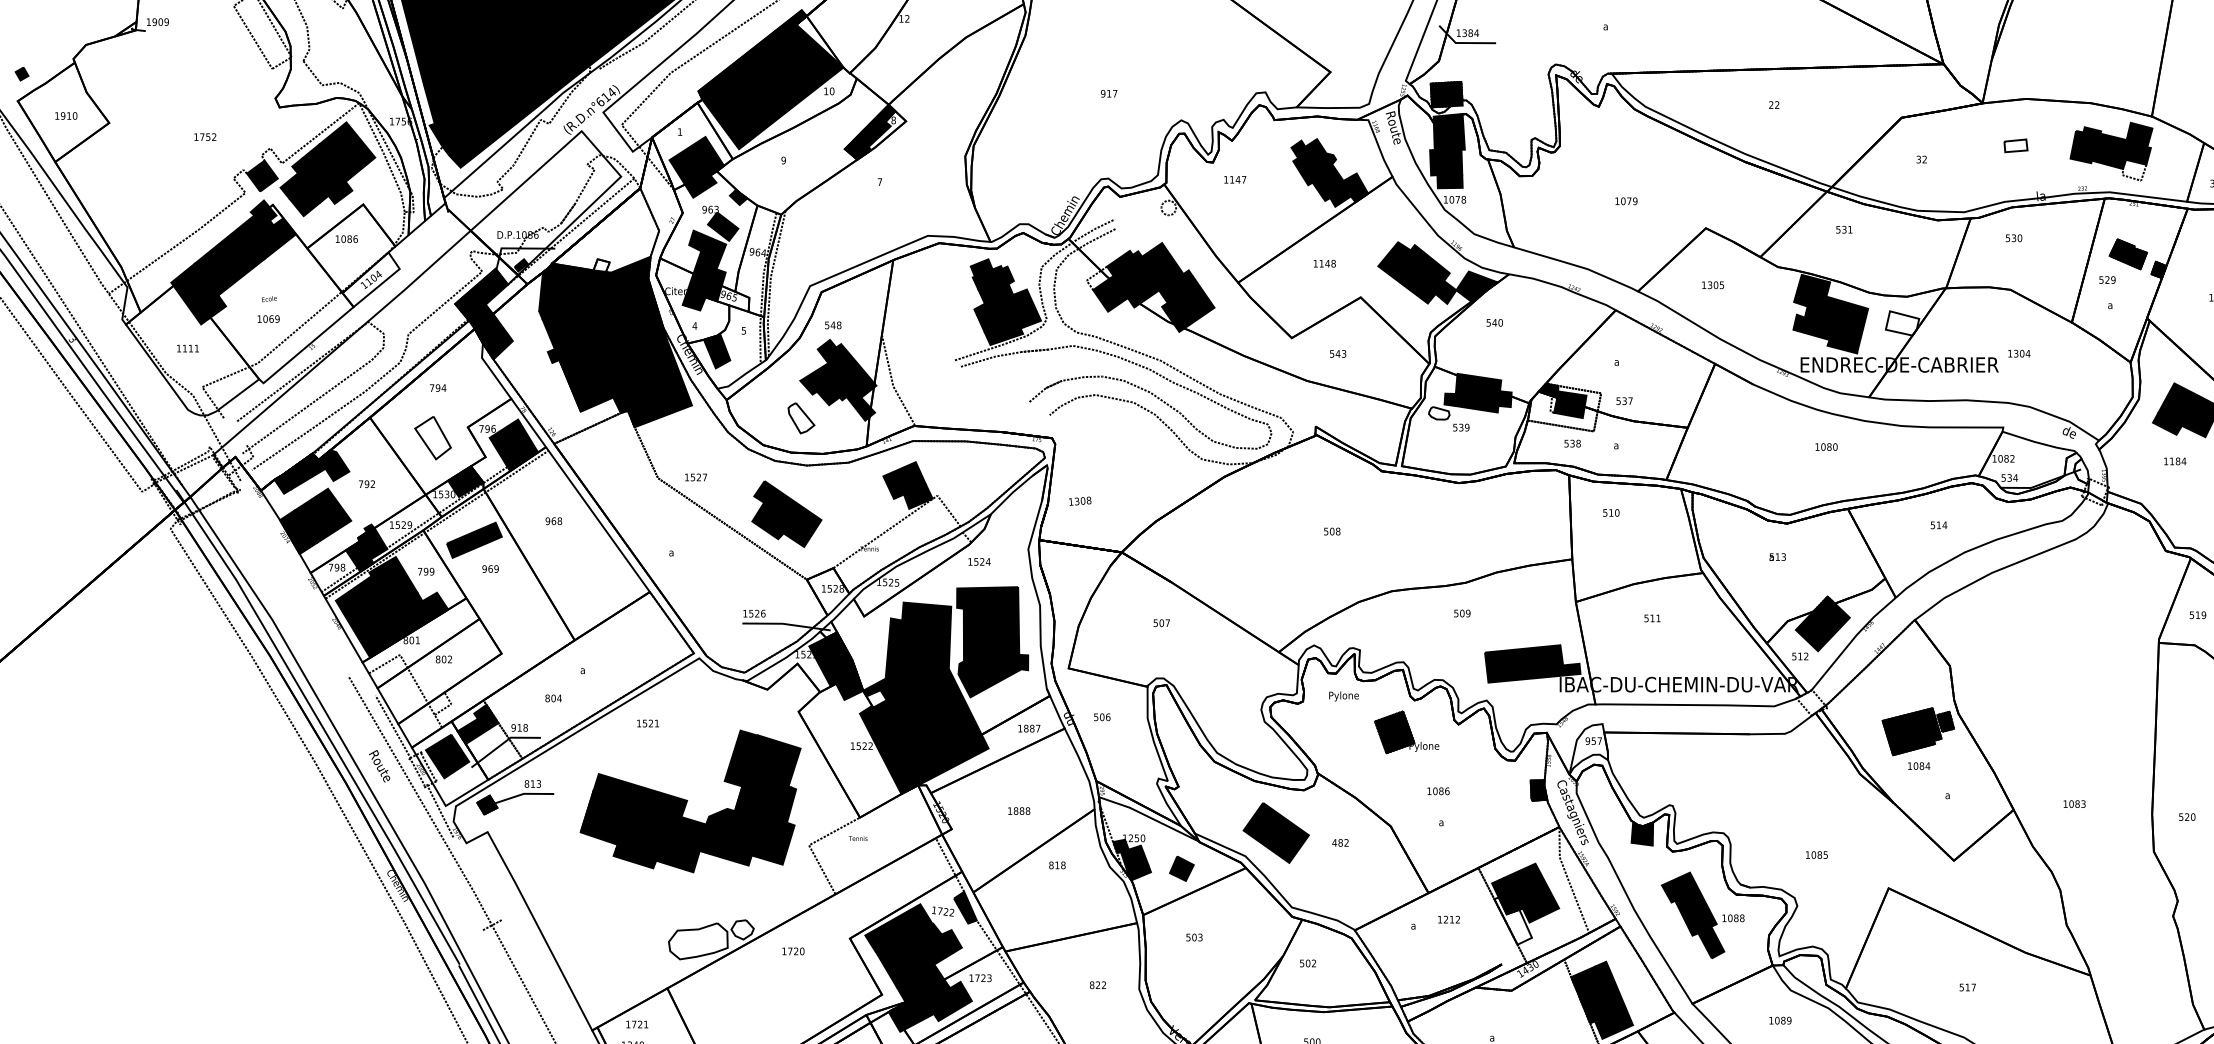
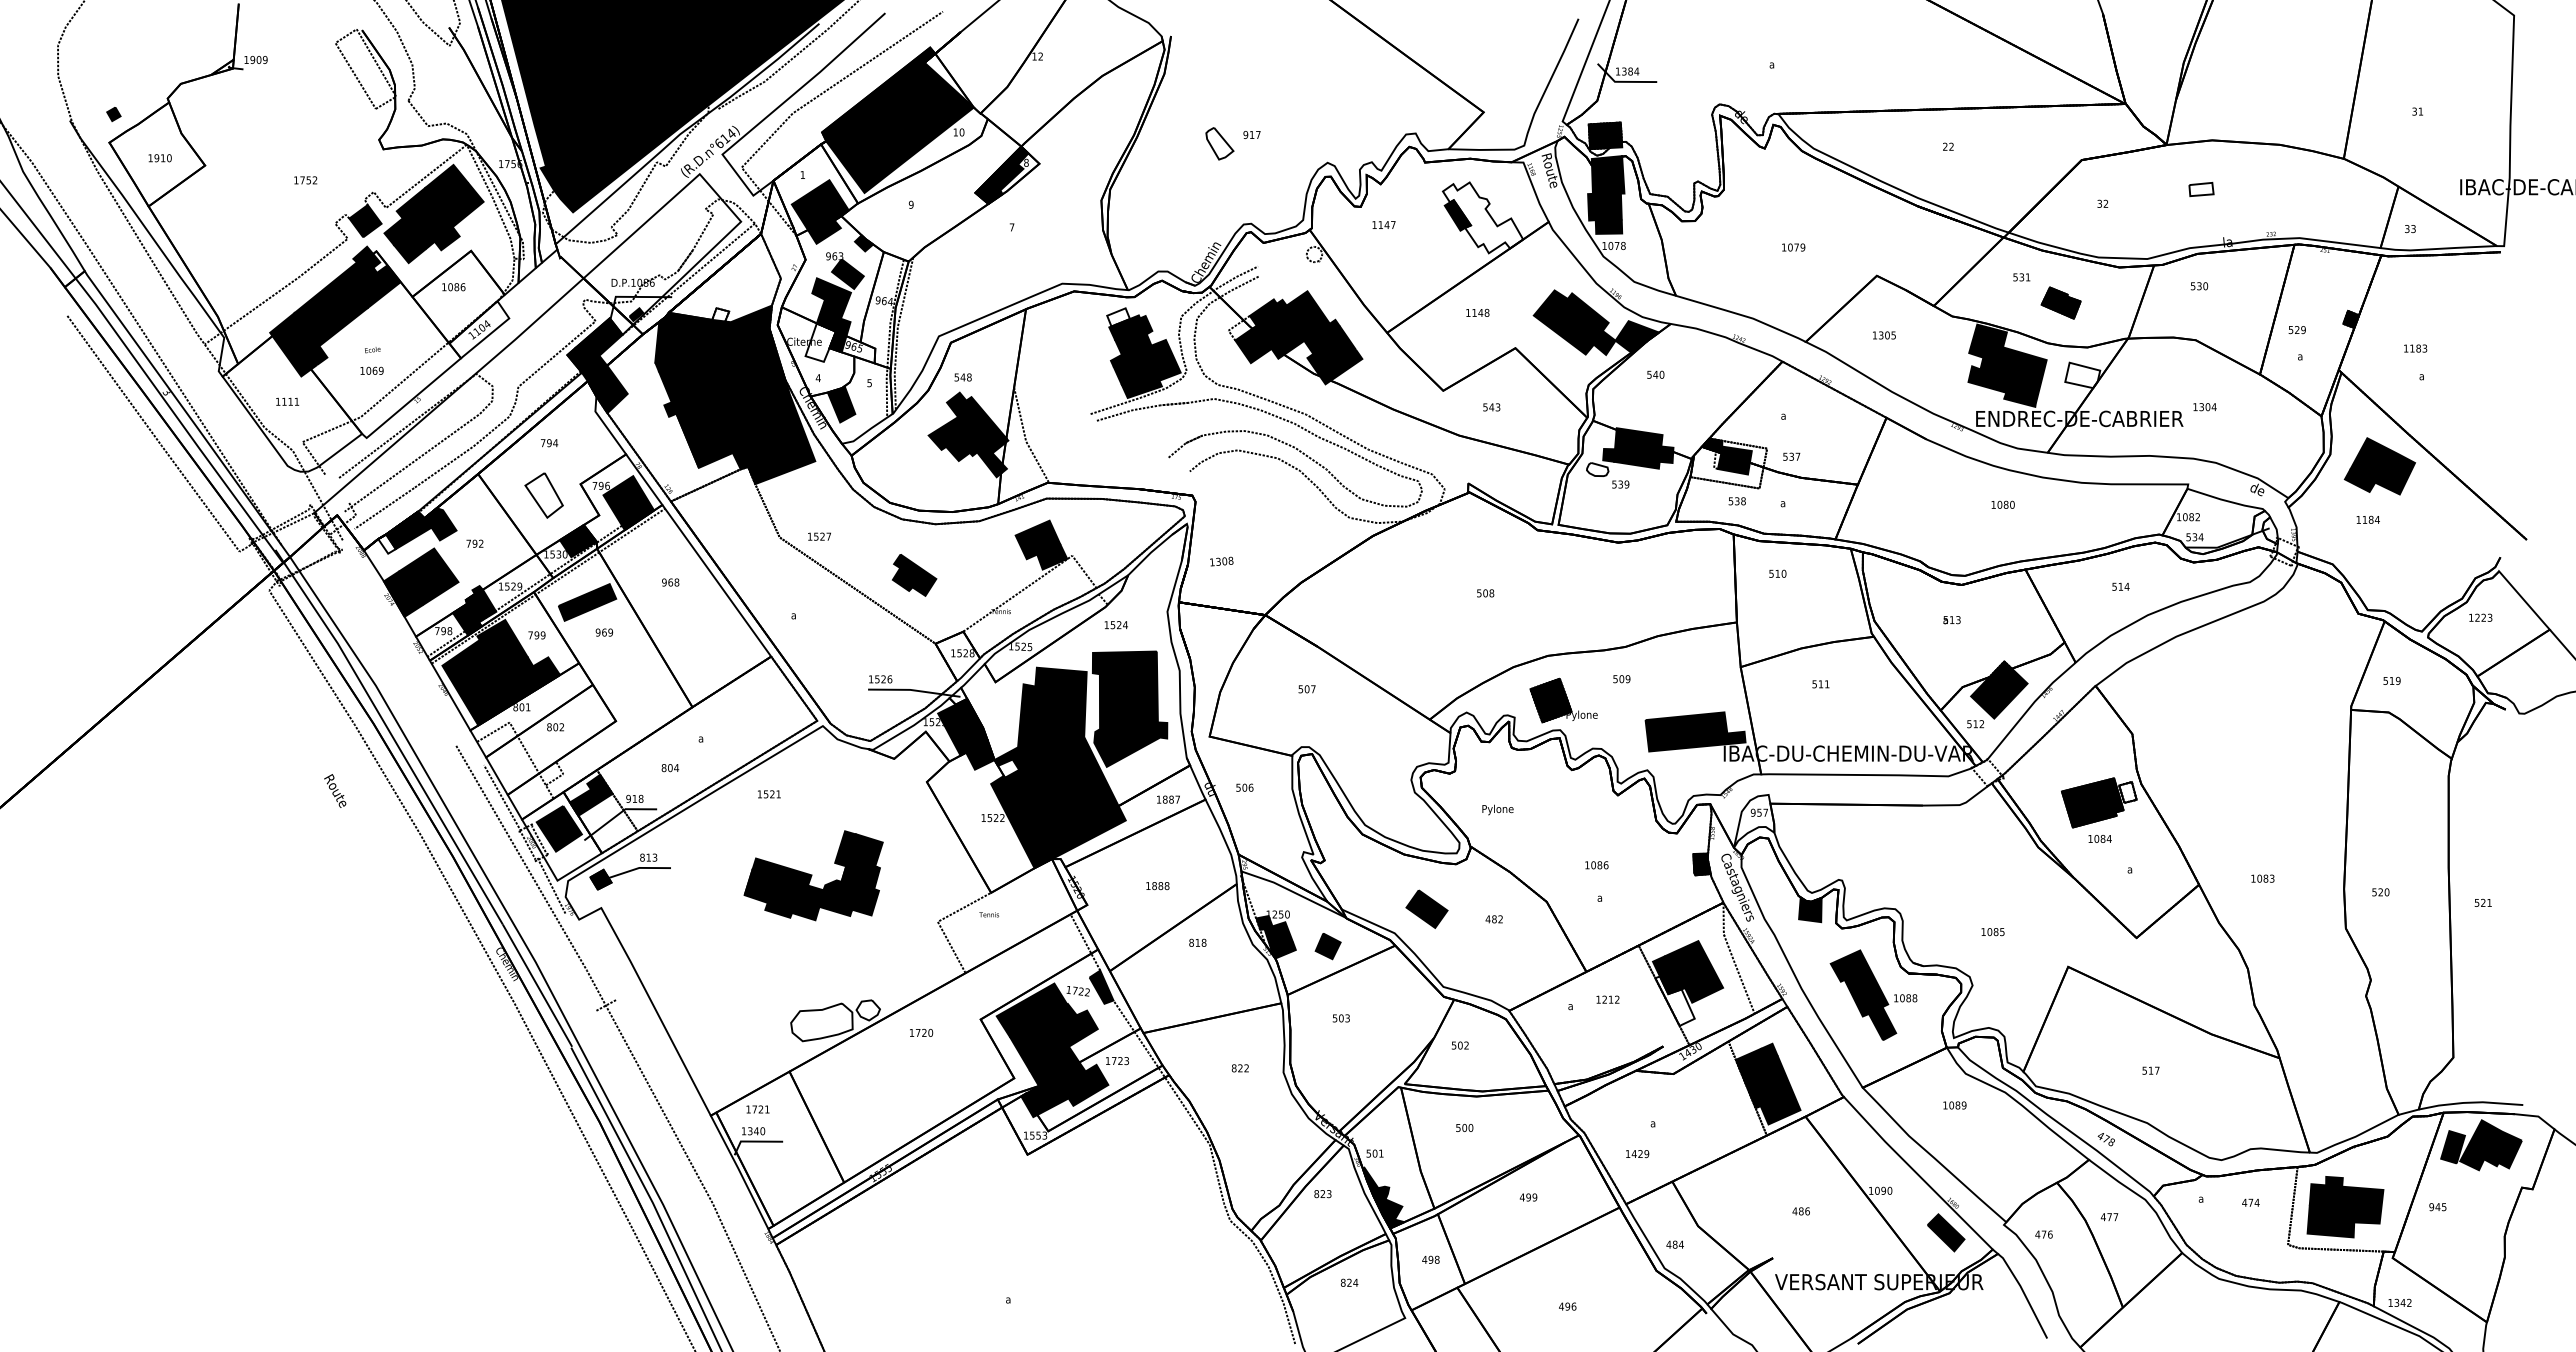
part: (2111, 151) -> (2301, 195), removed
fill: (1329, 172) -> (1482, 217), removed
part: (2127, 253) -> (2060, 302), moved
fill: (981, 268) -> (1118, 317), removed
fill: (696, 291) -> (820, 342), removed
part: (801, 418) -> (1219, 143), moved
fill: (282, 483) -> (386, 543), removed
part: (786, 514) -> (914, 575), size x0.6
text: (1343, 695) -> (1497, 809), moved
fill: (1945, 721) -> (2127, 792), removed
part: (1406, 732) -> (1563, 700), moved
text: (379, 765) -> (335, 790), moved
part: (690, 801) -> (813, 875), size x0.6
part: (1275, 833) -> (1426, 909), size x0.6

